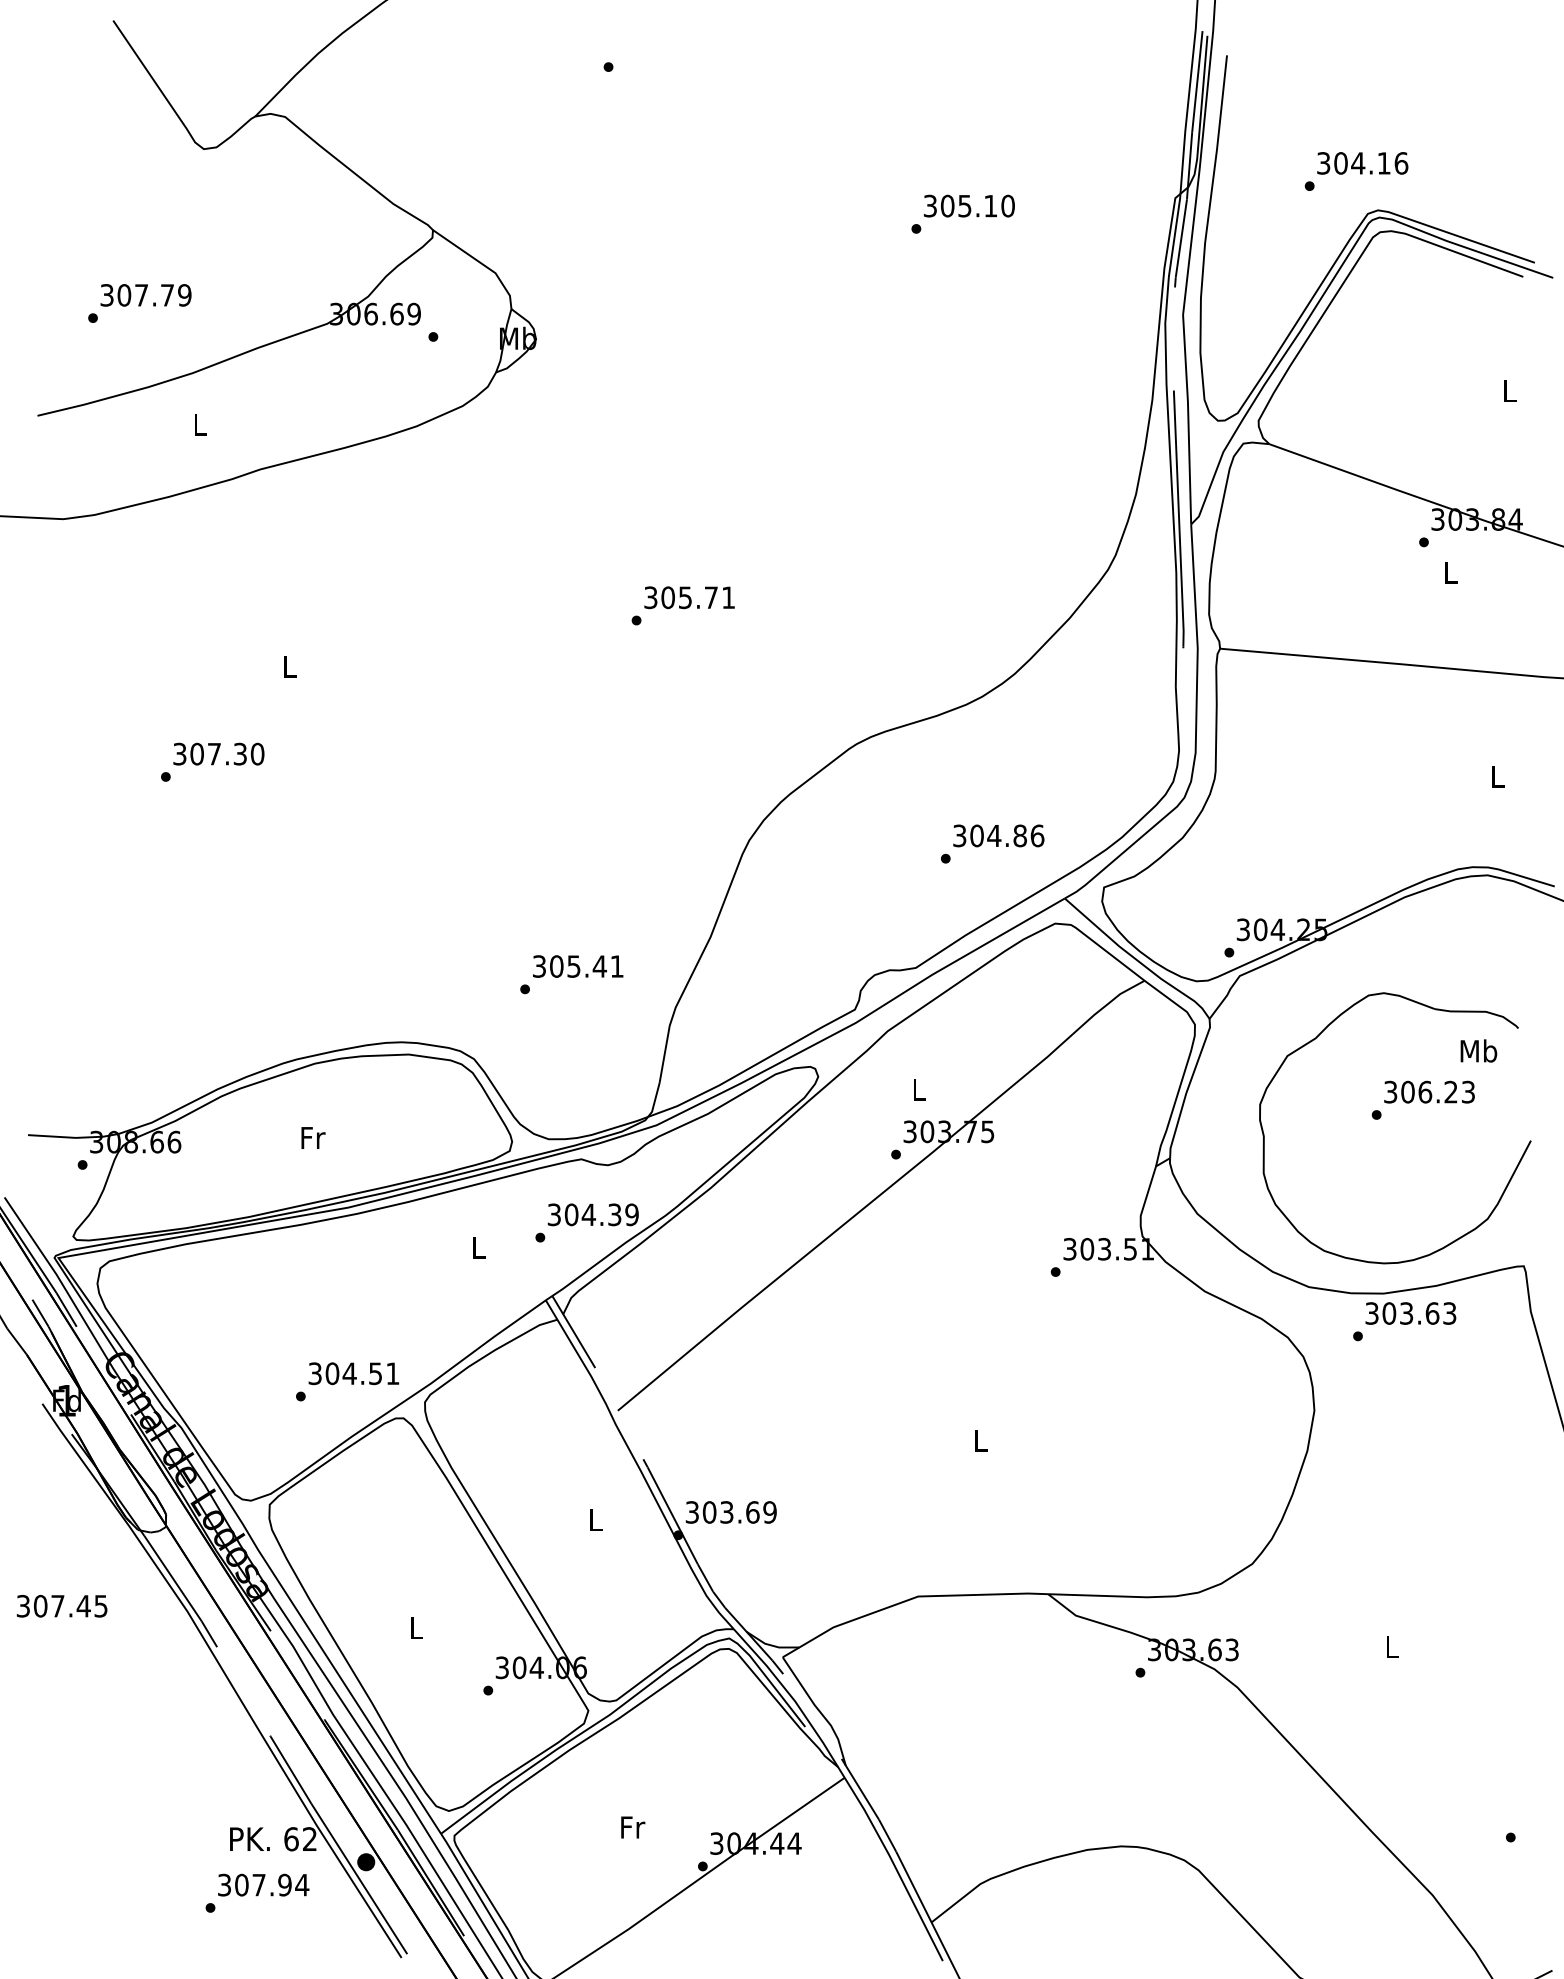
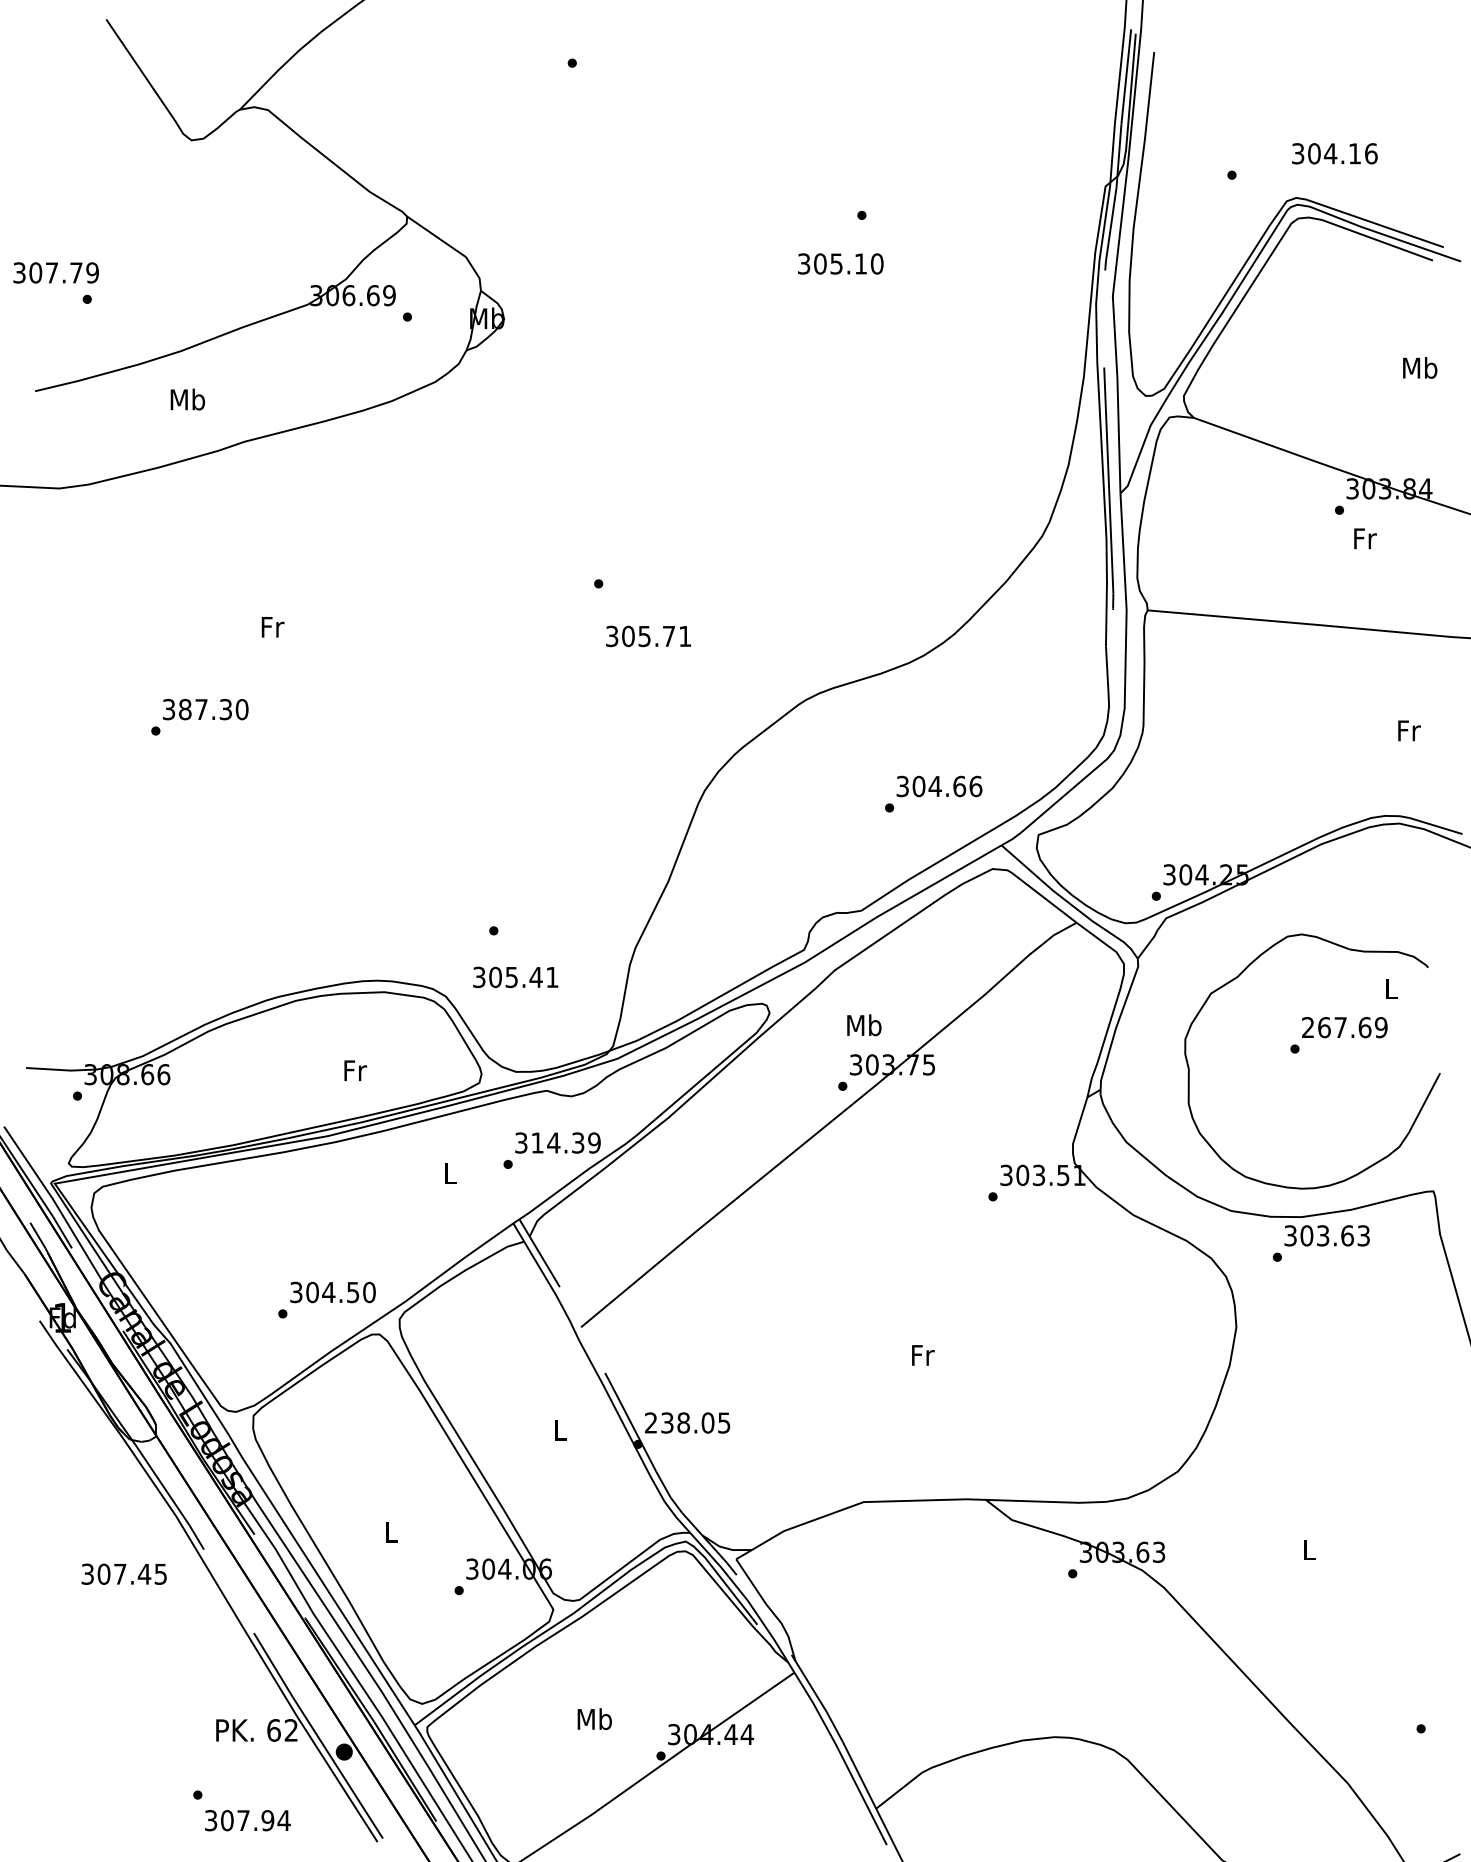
text: (1362, 163) -> (1334, 153), moved
text: (969, 205) -> (840, 263), moved
text: (145, 294) -> (55, 272), moved
text: (1510, 390) -> (1420, 367), L -> Mb
text: (199, 424) -> (187, 399), L -> Mb
text: (1451, 572) -> (1365, 538), L -> Fr
text: (689, 597) -> (648, 636), moved
text: (289, 666) -> (272, 627), L -> Fr
text: (197, 754) -> (185, 709), 307.30 -> 387.30
text: (1498, 776) -> (1409, 730), L -> Fr
text: (1020, 835) -> (959, 786), 304.86 -> 304.66
text: (577, 966) -> (515, 977), moved
text: (1479, 1050) -> (1391, 988), Mb -> L
text: (919, 1089) -> (864, 1025), L -> Mb
text: (1429, 1092) -> (1344, 1027), 306.23 -> 267.69
text: (313, 1137) -> (355, 1070), moved
text: (571, 1214) -> (537, 1142), 304.39 -> 314.39
text: (392, 1373) -> (369, 1292), 304.51 -> 304.50
text: (981, 1440) -> (923, 1355), L -> Fr
text: (730, 1511) -> (687, 1422), 303.69 -> 238.05
text: (61, 1605) -> (123, 1573), moved
text: (632, 1827) -> (594, 1719), Fr -> Mb
text: (263, 1884) -> (247, 1820), moved

